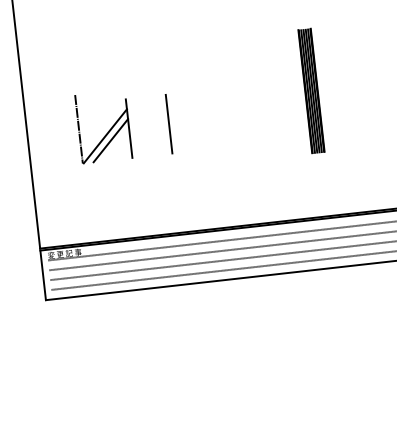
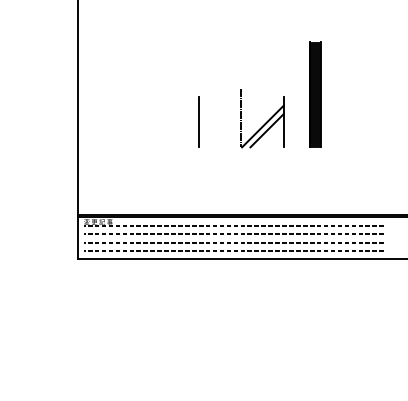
part: (311, 90) -> (315, 94), moved
part: (103, 126) -> (262, 118), moved

